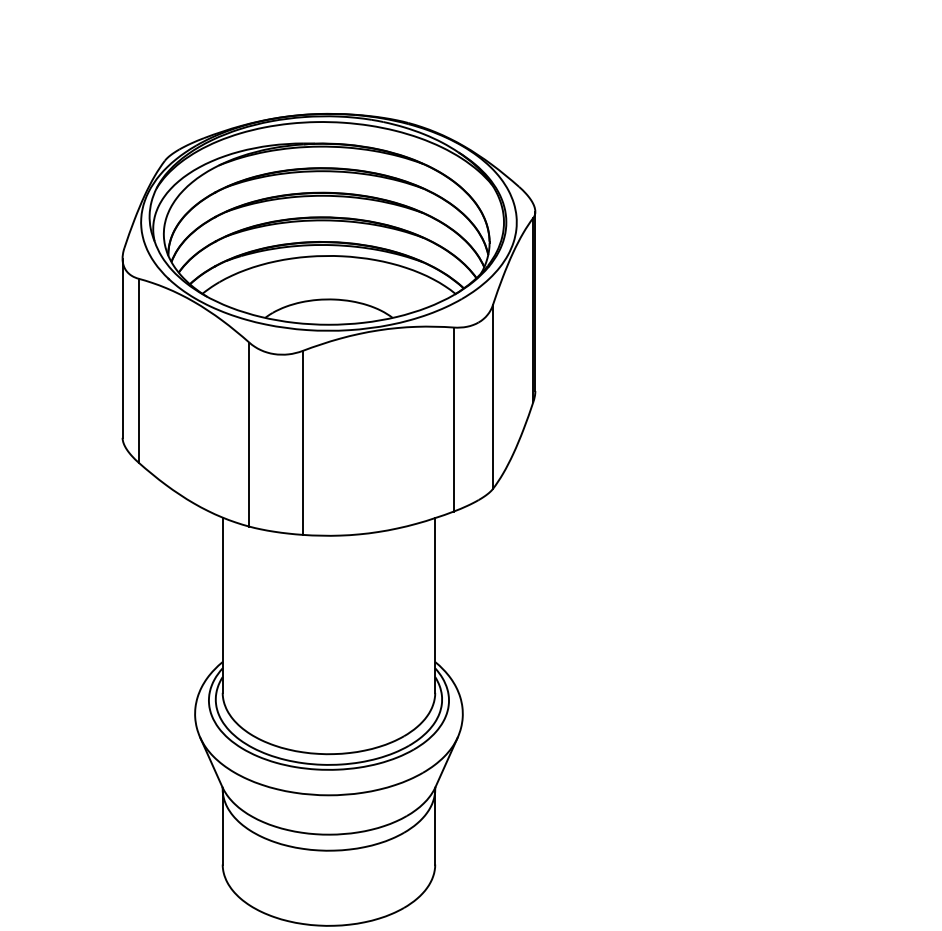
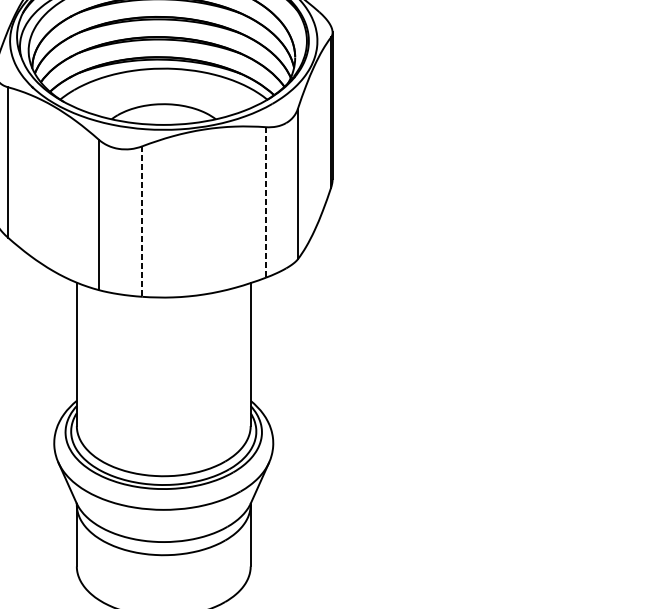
line: (453, 419) -> (265, 202), solid -> dashed
line: (302, 442) -> (142, 221), solid -> dashed

